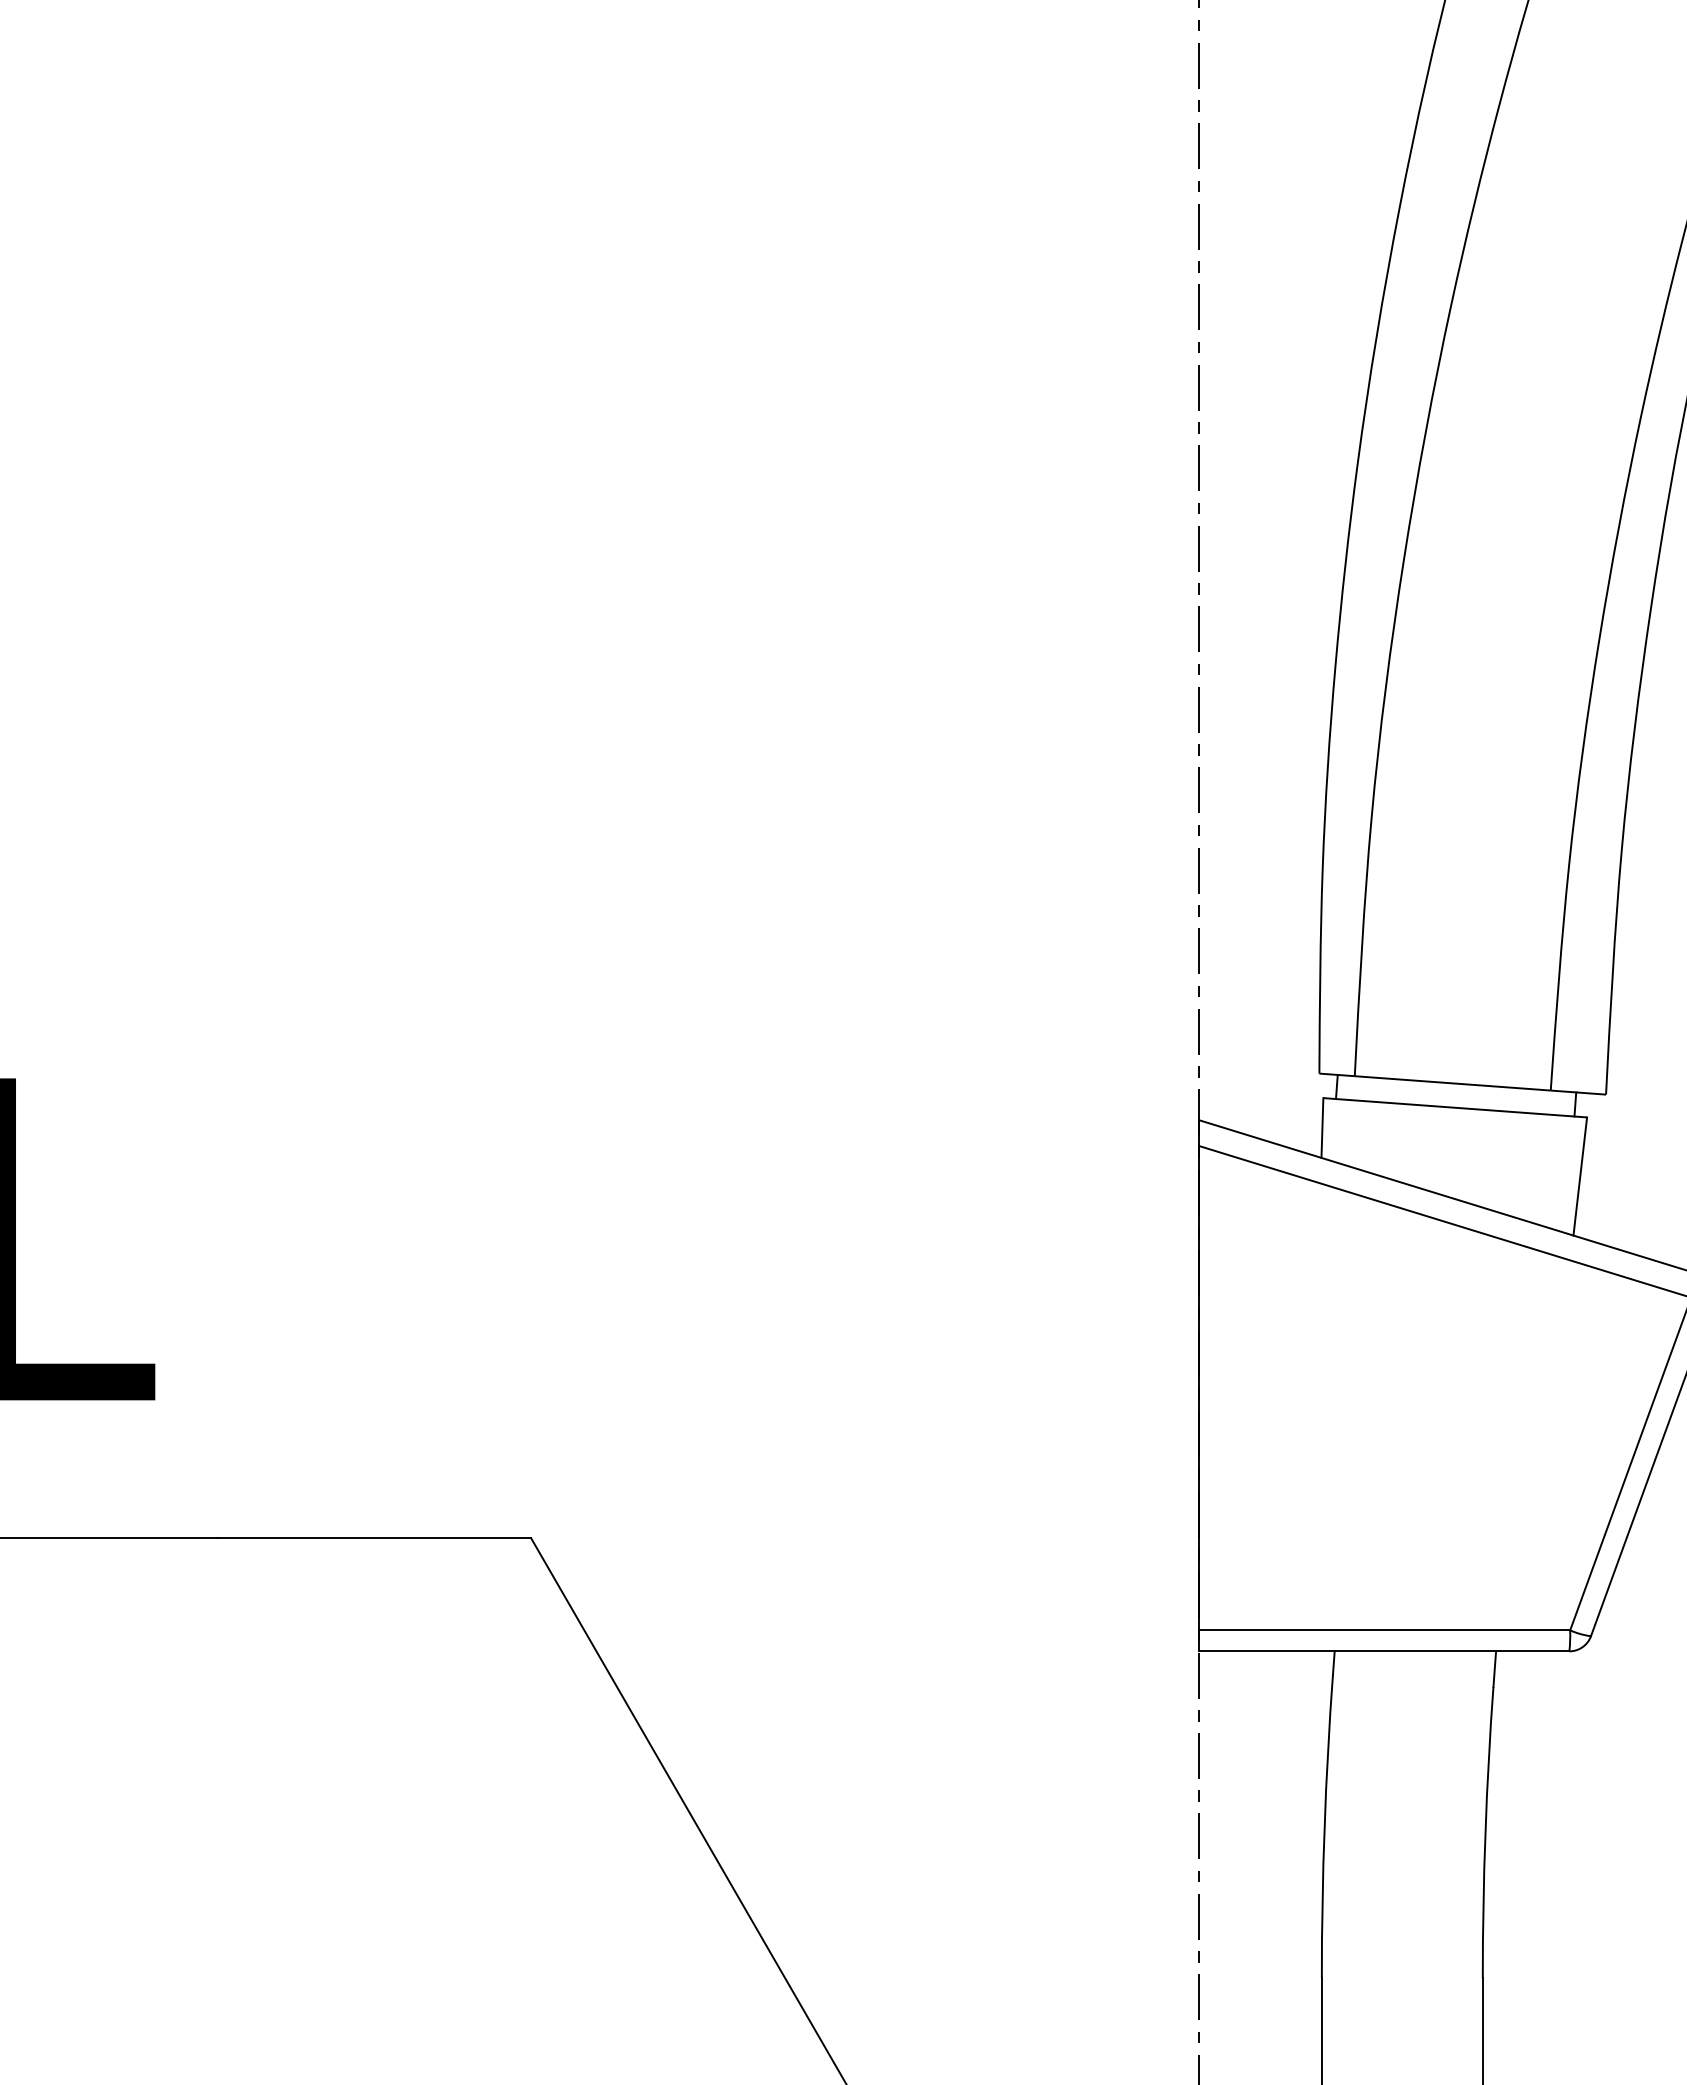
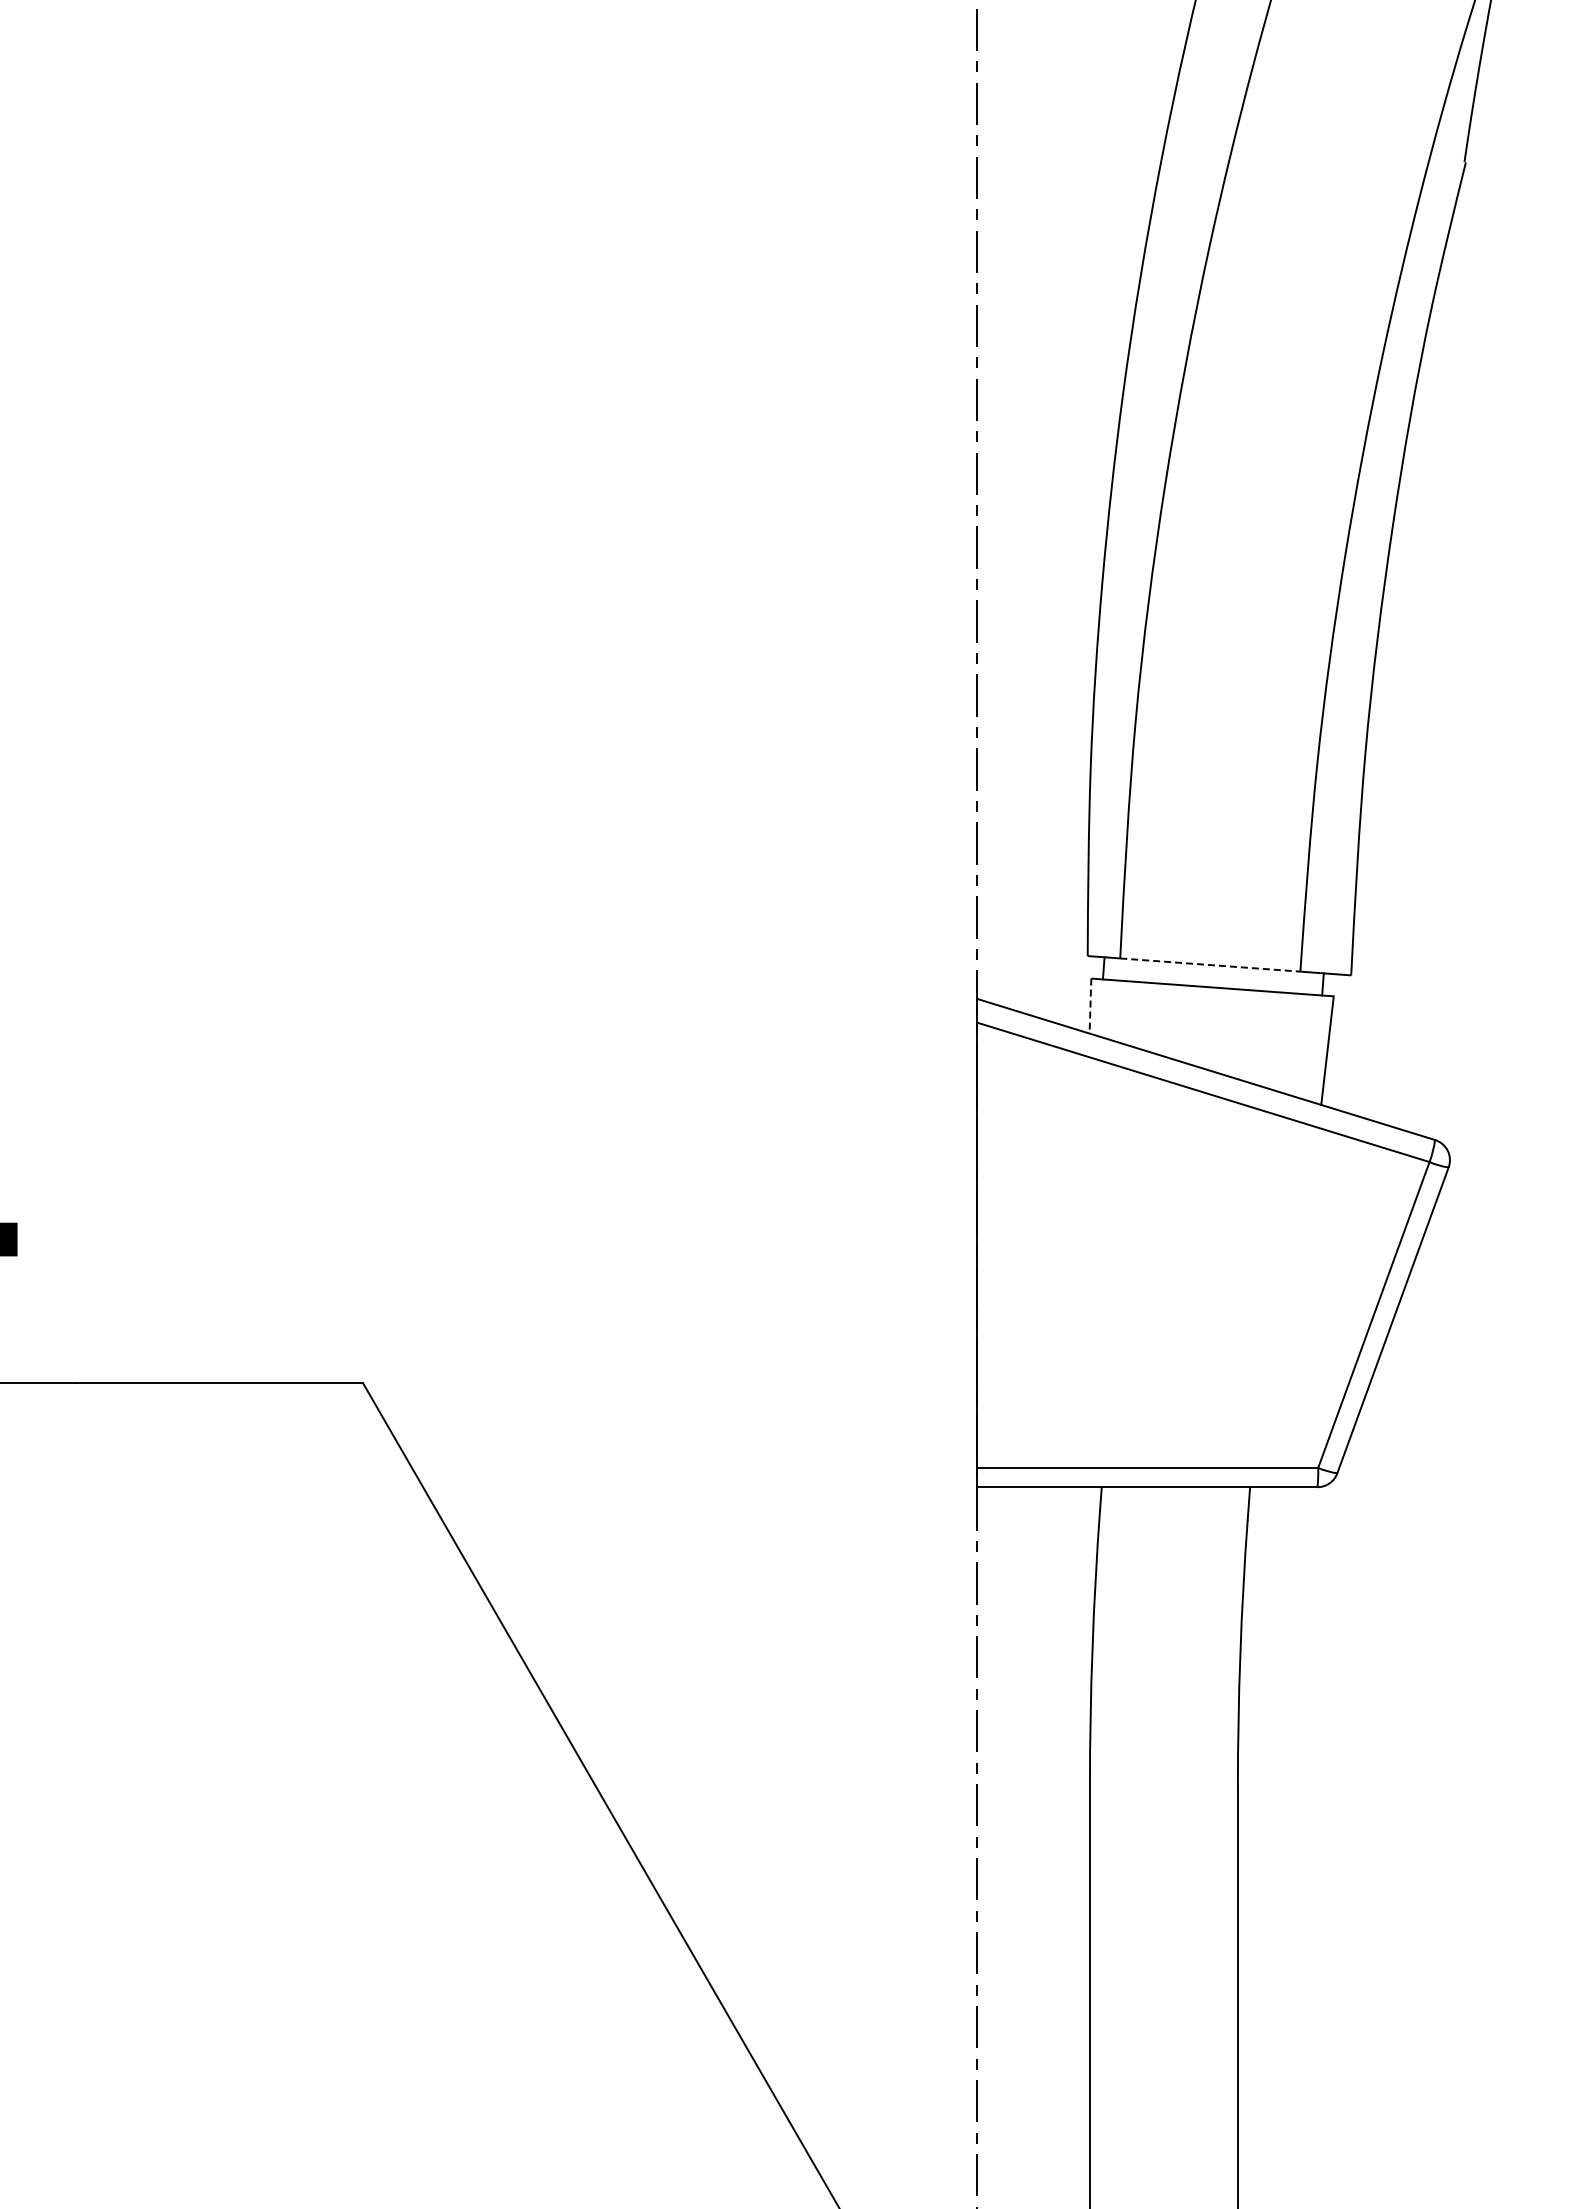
line: (1452, 1083) -> (1210, 965), solid -> dashed
line: (1322, 1128) -> (1090, 1006), solid -> dashed

